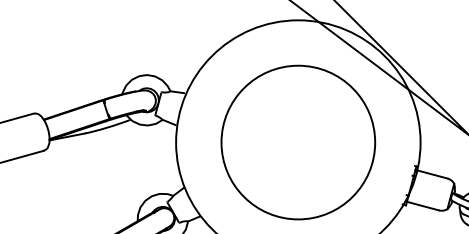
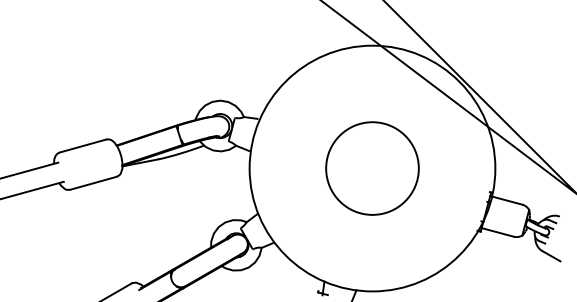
circle: (298, 142) -> (372, 168), size x0.6

